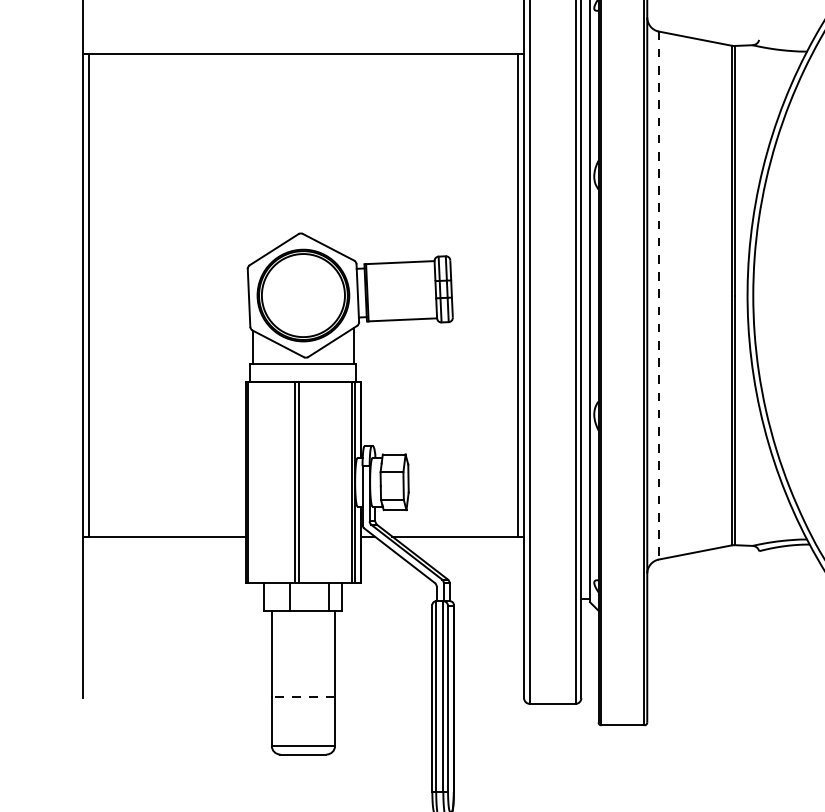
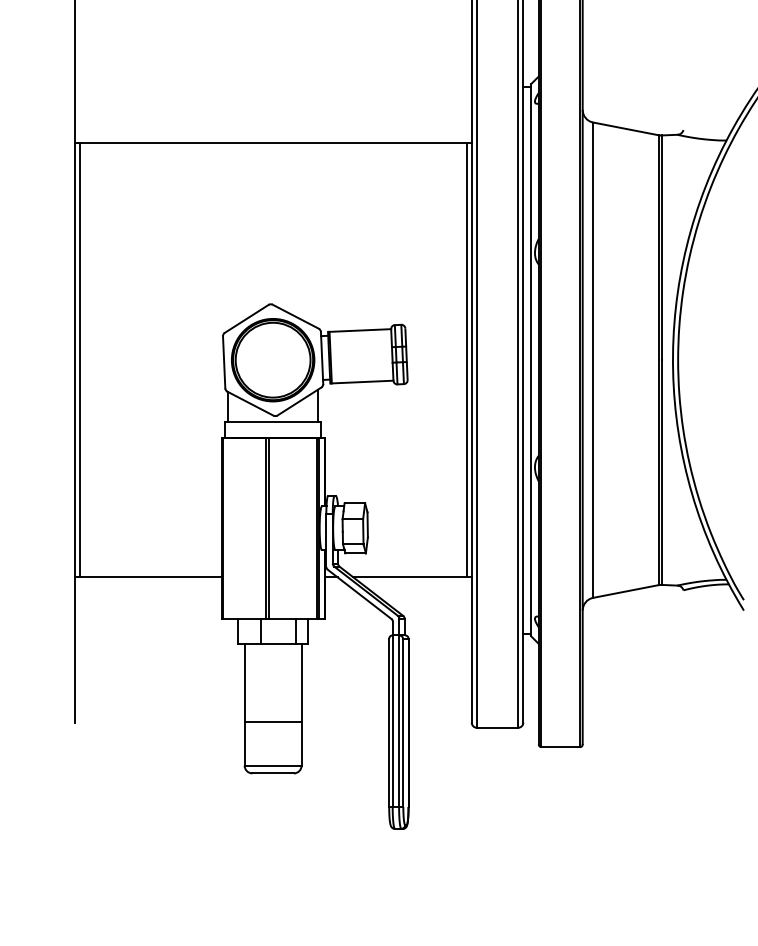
line: (659, 295) -> (593, 360), dashed -> solid
line: (302, 696) -> (272, 721), dashed -> solid

